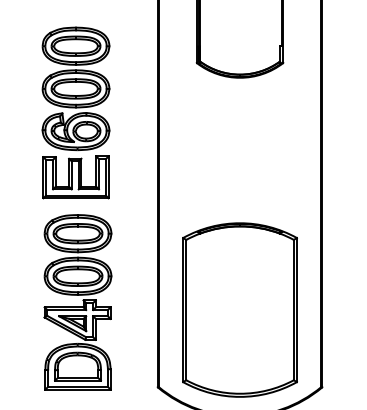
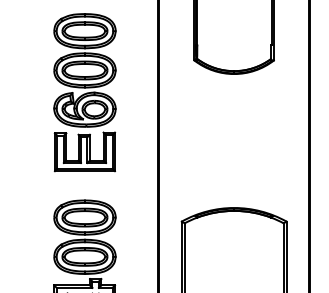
part: (75, 112) -> (84, 92), moved

